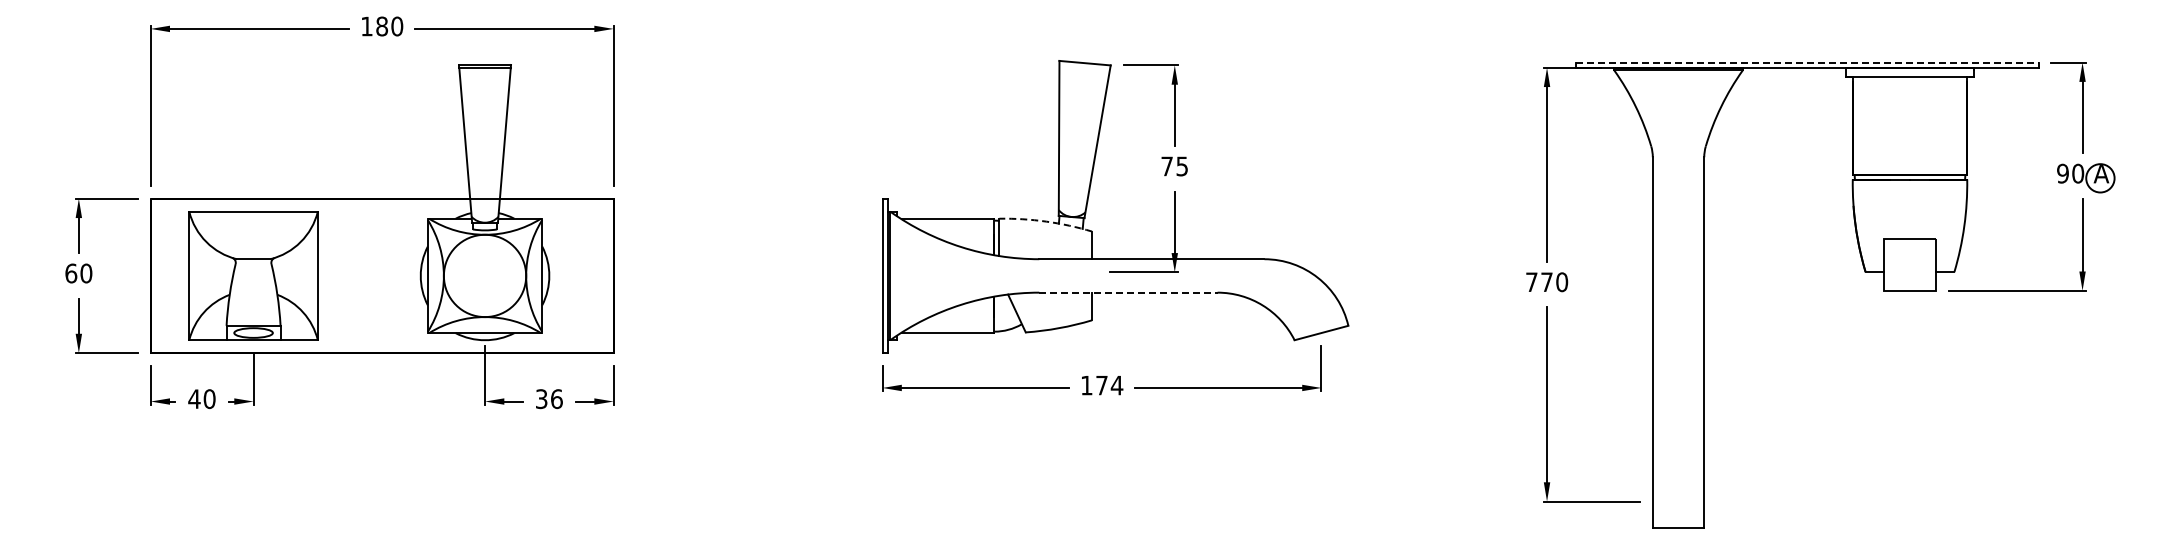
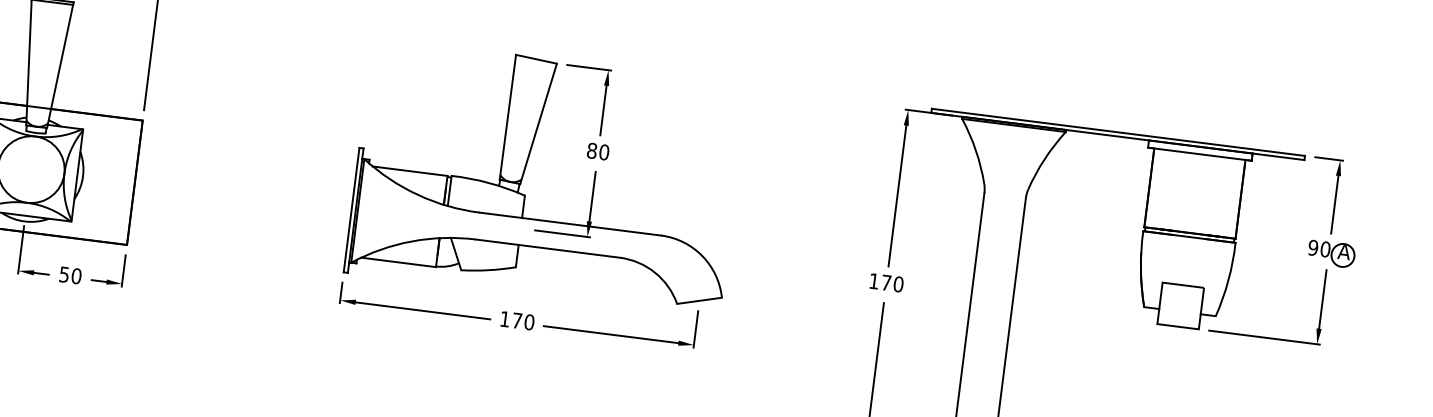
line: (1807, 62) -> (1118, 132), dashed -> solid
text: (1174, 166) -> (598, 151), 75 -> 80
arc: (1046, 221) -> (489, 182), dashed -> solid
text: (1531, 281) -> (874, 280), 770 -> 170
line: (1128, 292) -> (548, 248), dashed -> solid
text: (1116, 385) -> (528, 322), 174 -> 170
text: (549, 398) -> (70, 275), 36 -> 50

